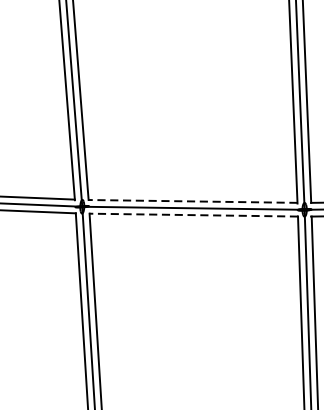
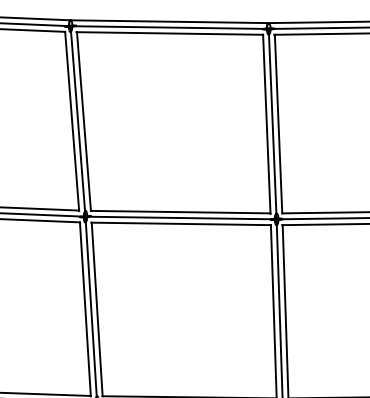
line: (192, 201) -> (180, 212), dashed -> solid
line: (193, 214) -> (181, 223), dashed -> solid

